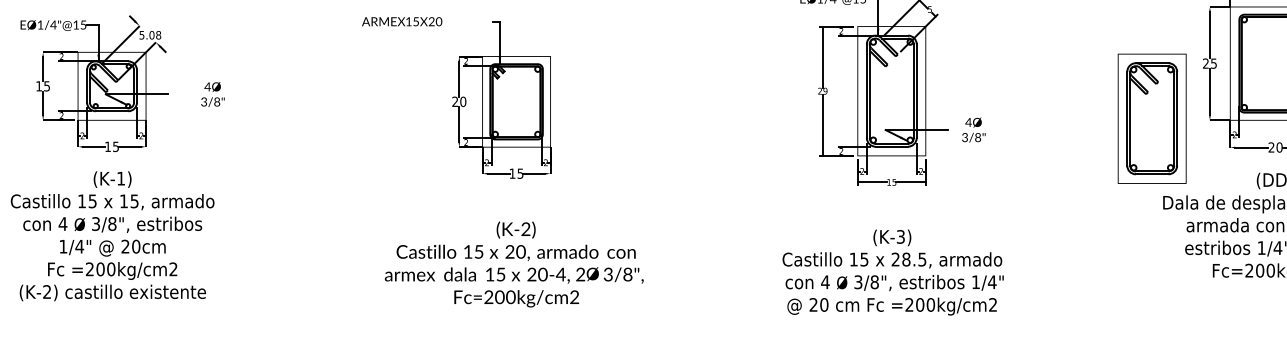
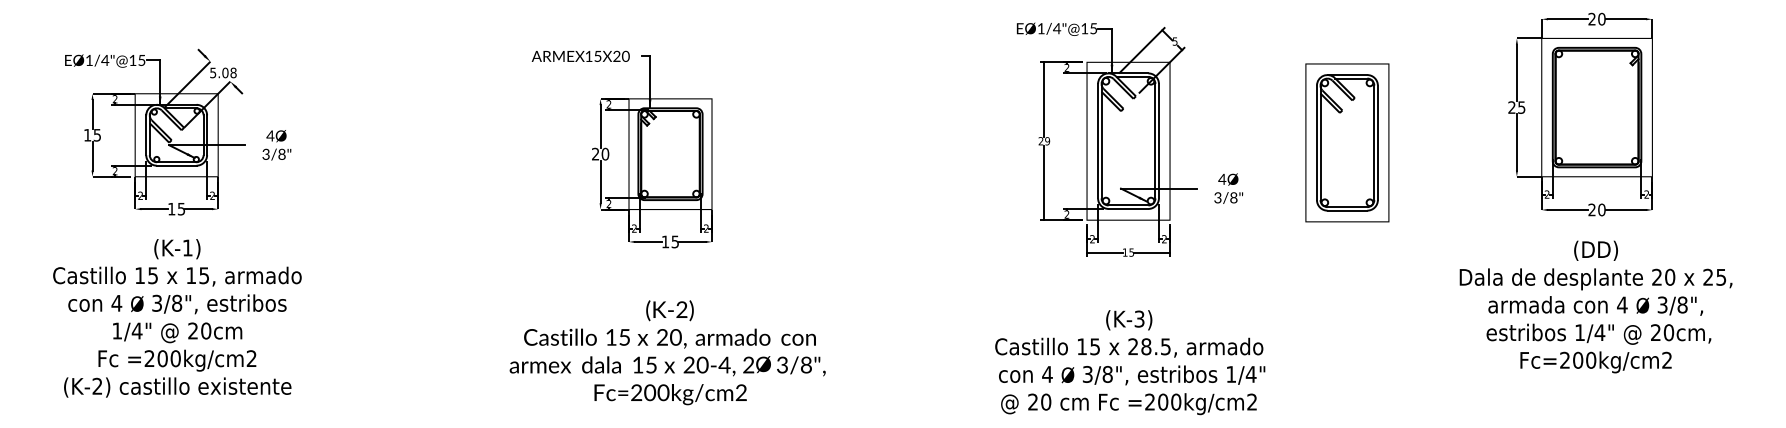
text: (401, 20) -> (580, 55), moved
text: (212, 94) -> (276, 145), moved
part: (1152, 118) -> (1347, 142), moved

